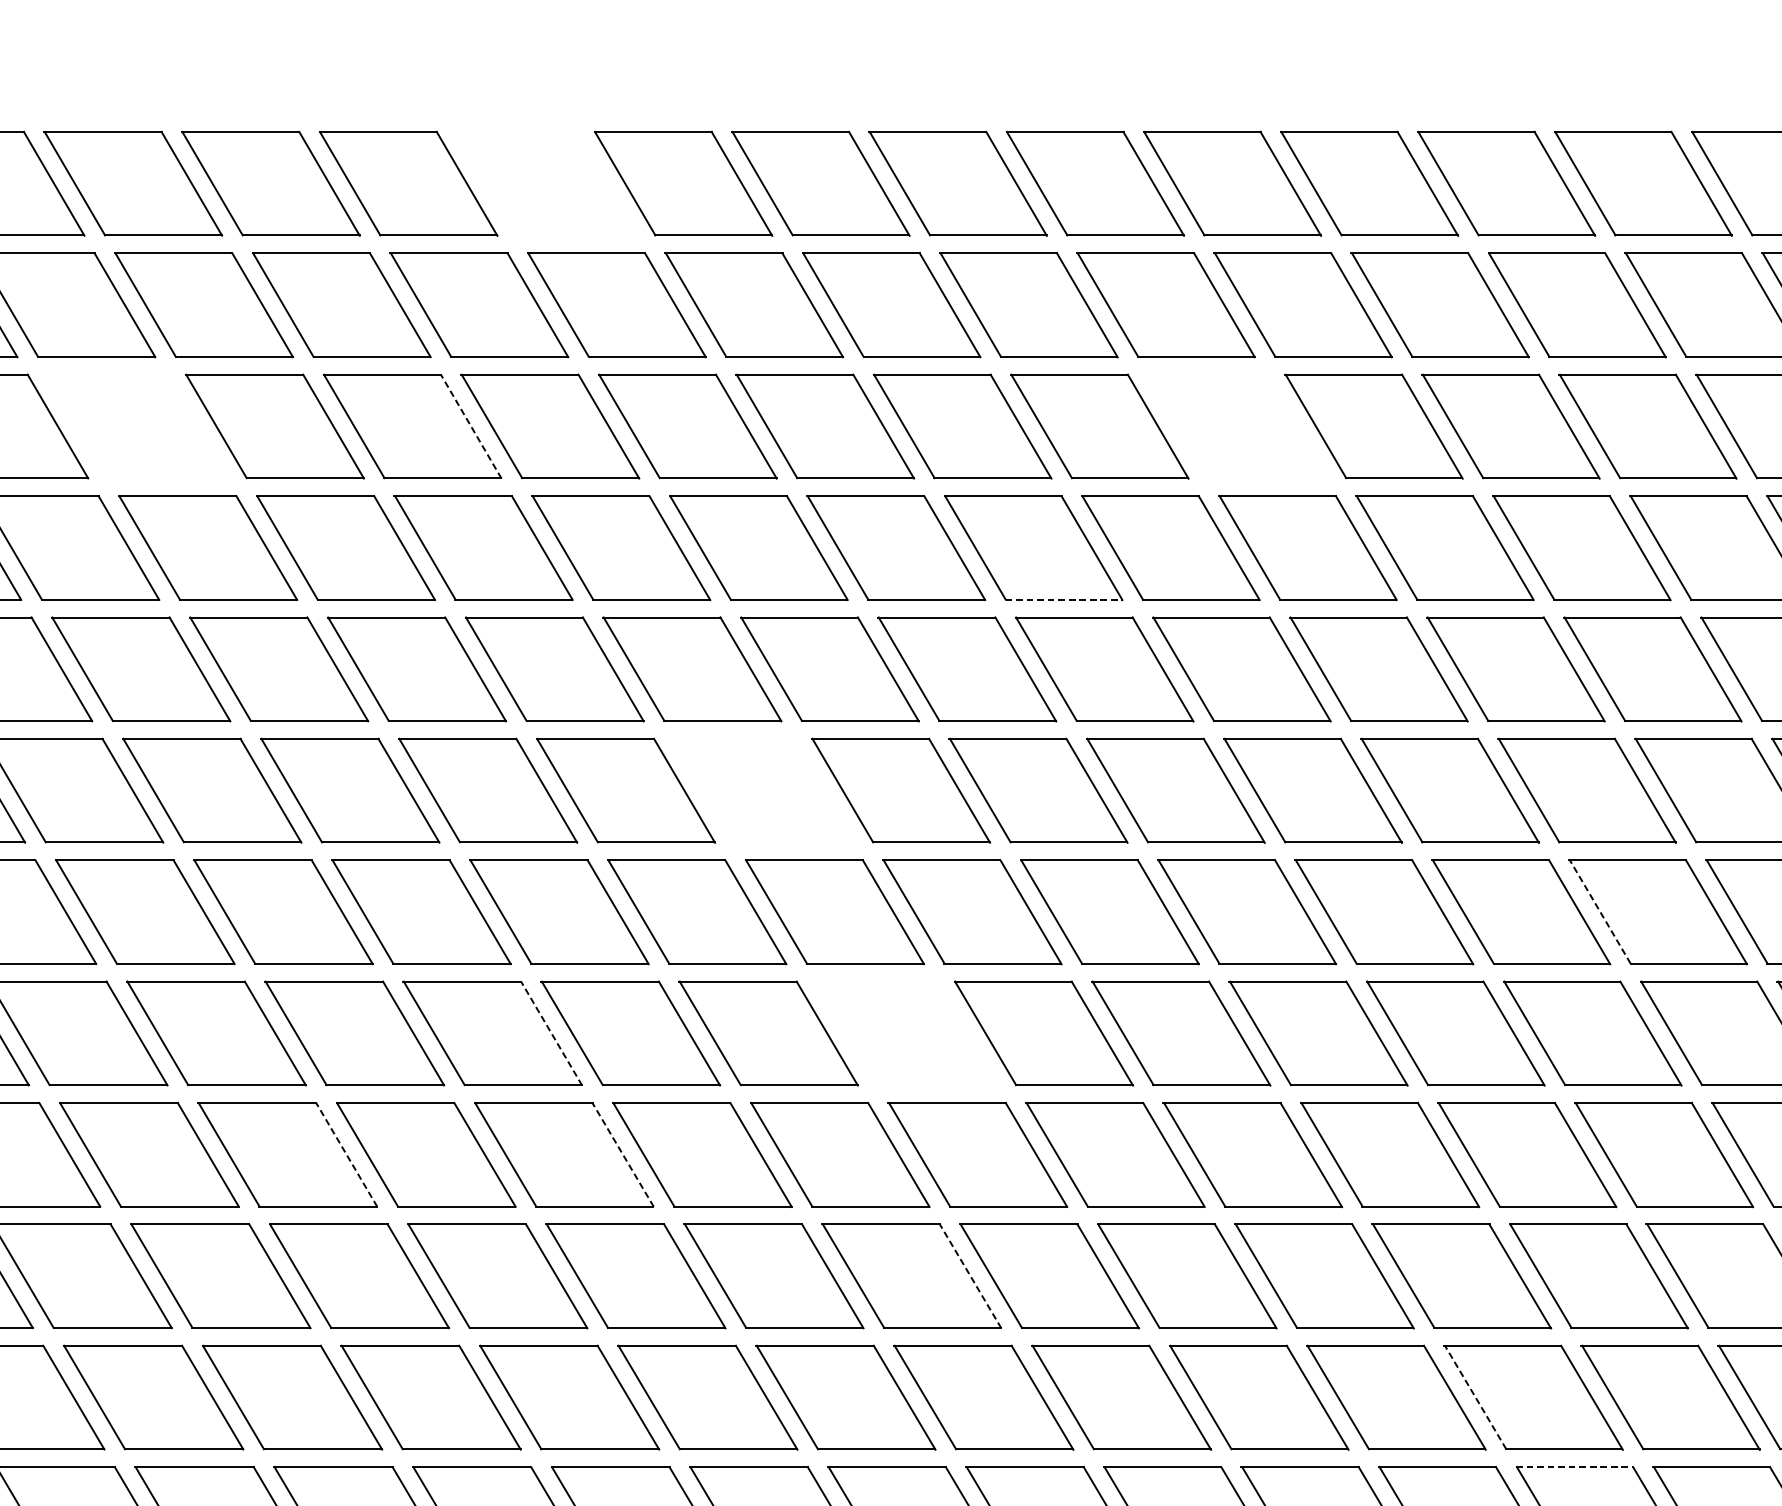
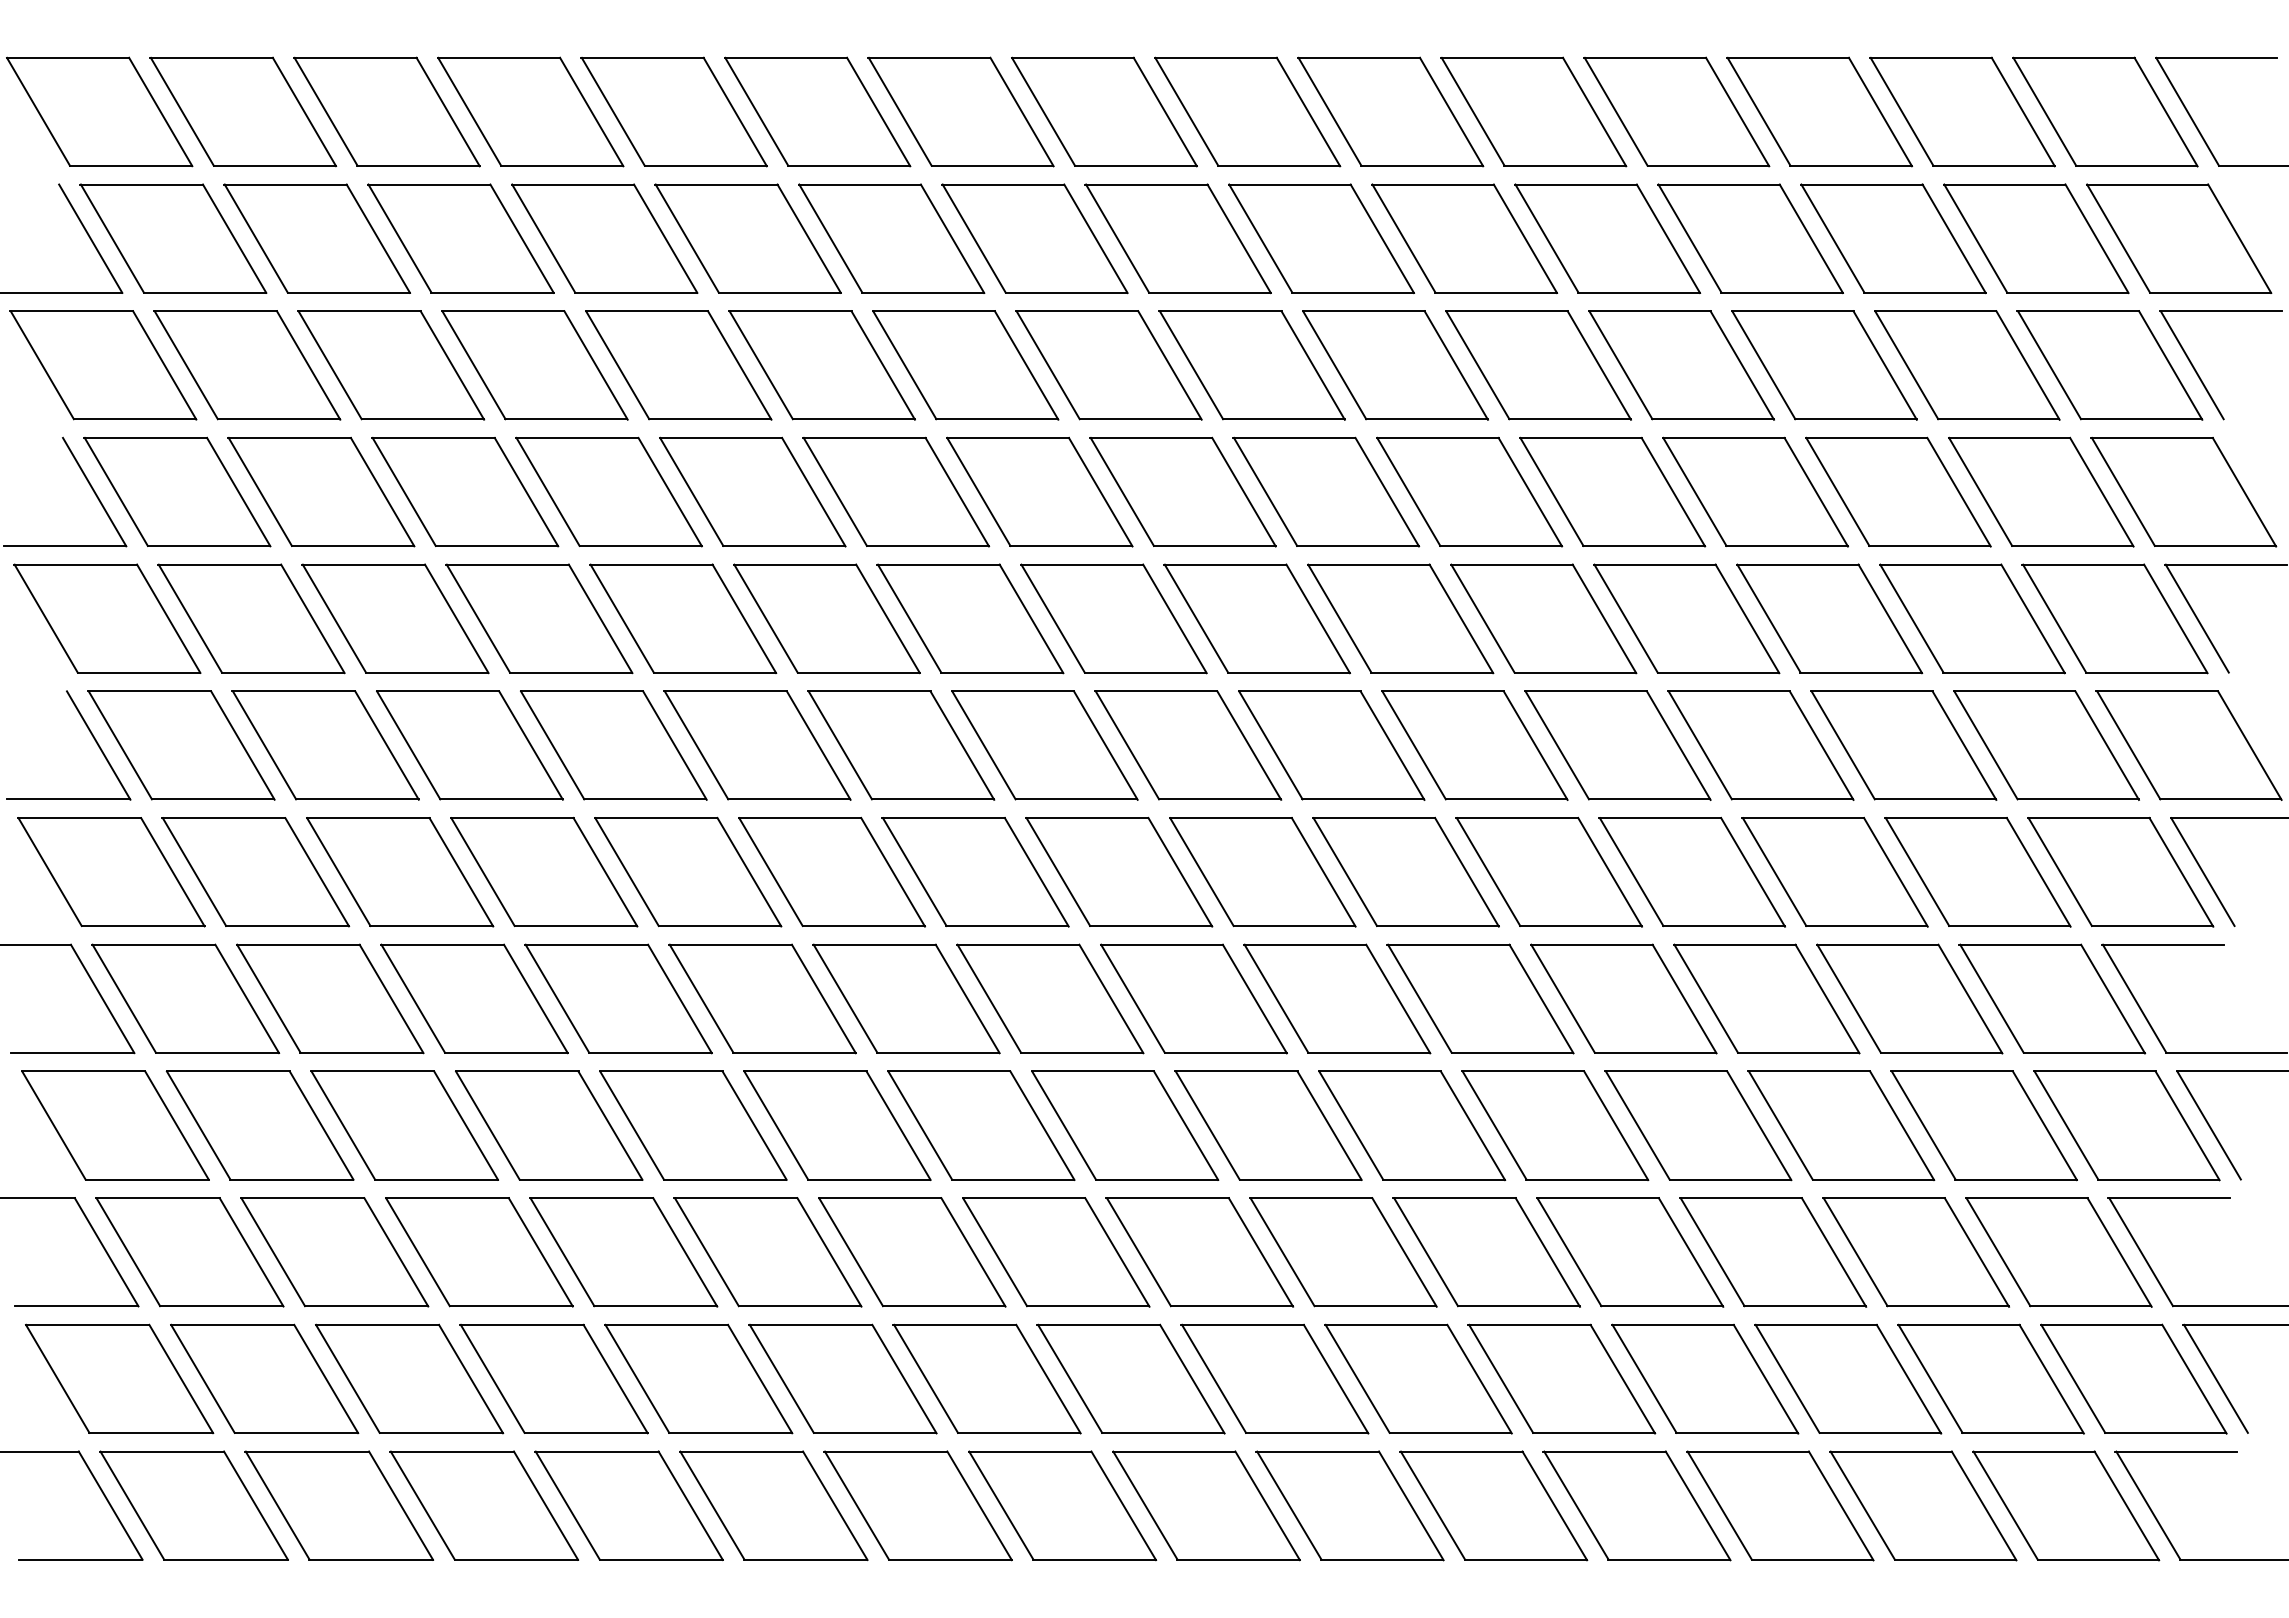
part: (545, 183) -> (673, 111), added
part: (137, 426) -> (247, 365), added
line: (471, 426) -> (596, 365), dashed -> solid
part: (1237, 426) -> (1395, 365), added
line: (1063, 599) -> (1214, 545), dashed -> solid
part: (763, 790) -> (901, 745), added
line: (1600, 912) -> (1774, 872), dashed -> solid
line: (551, 1033) -> (679, 998), dashed -> solid
part: (906, 1033) -> (1050, 998), added
line: (347, 1154) -> (466, 1125), dashed -> solid
line: (623, 1154) -> (754, 1125), dashed -> solid
line: (970, 1276) -> (1117, 1252), dashed -> solid
line: (1475, 1397) -> (1644, 1378), dashed -> solid
line: (1575, 1467) -> (1748, 1451), dashed -> solid

